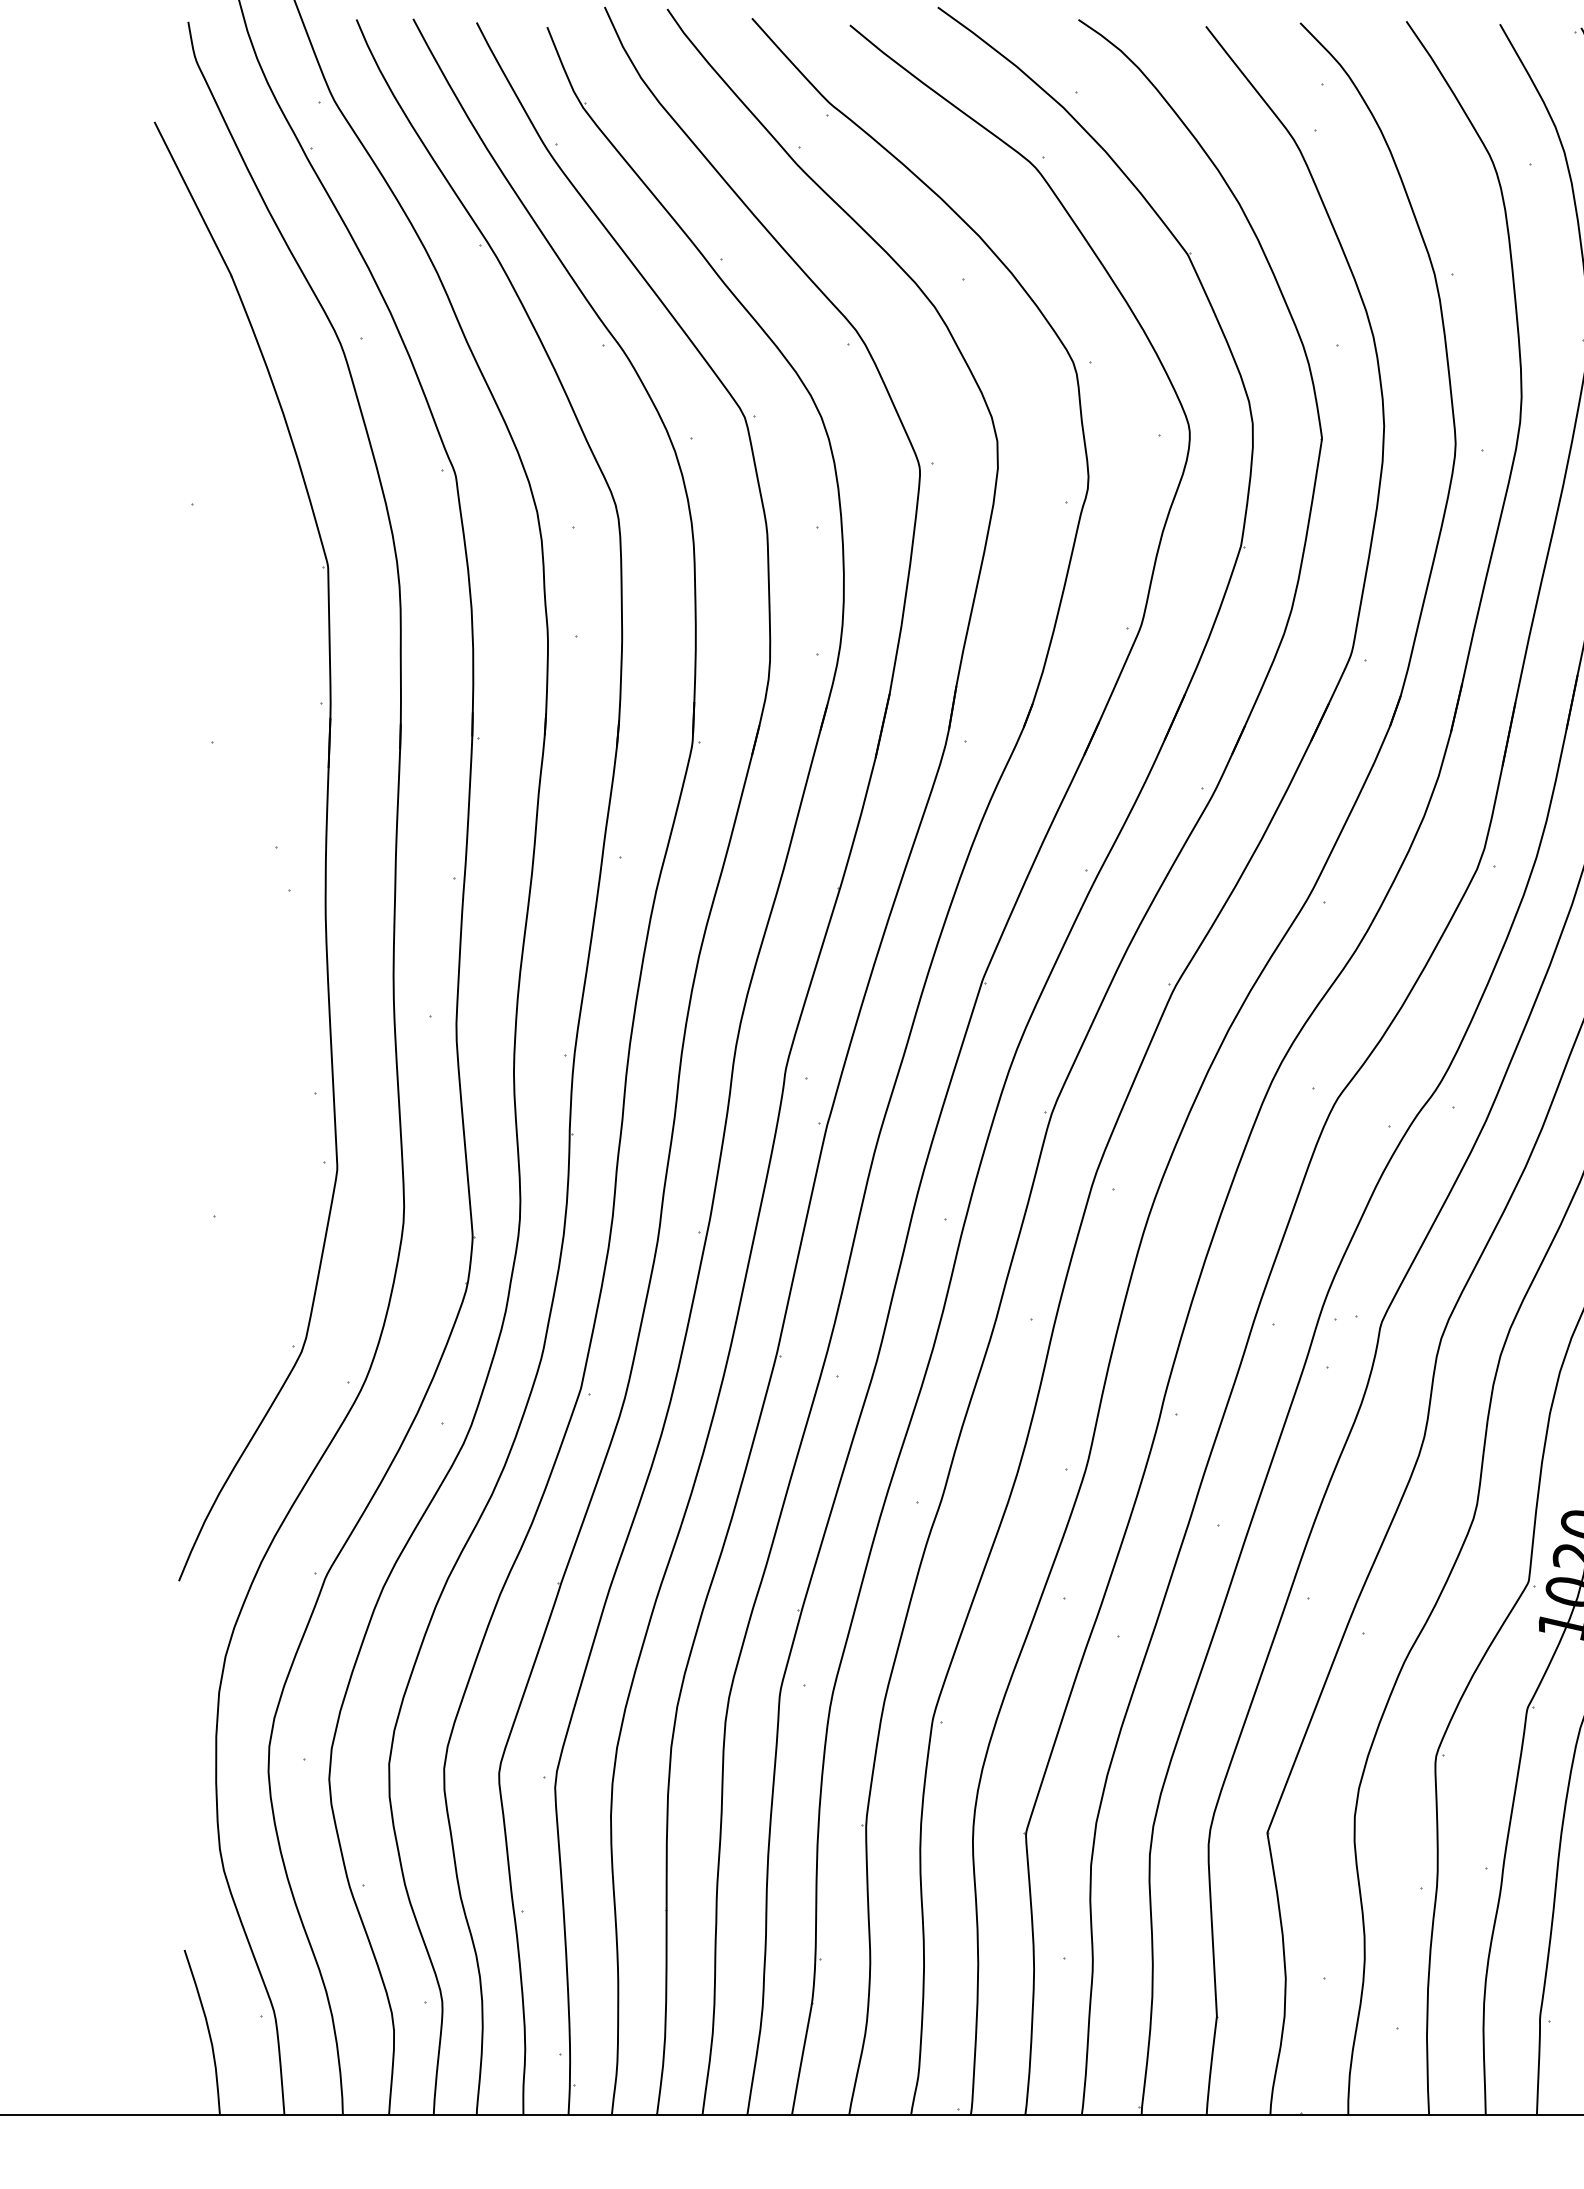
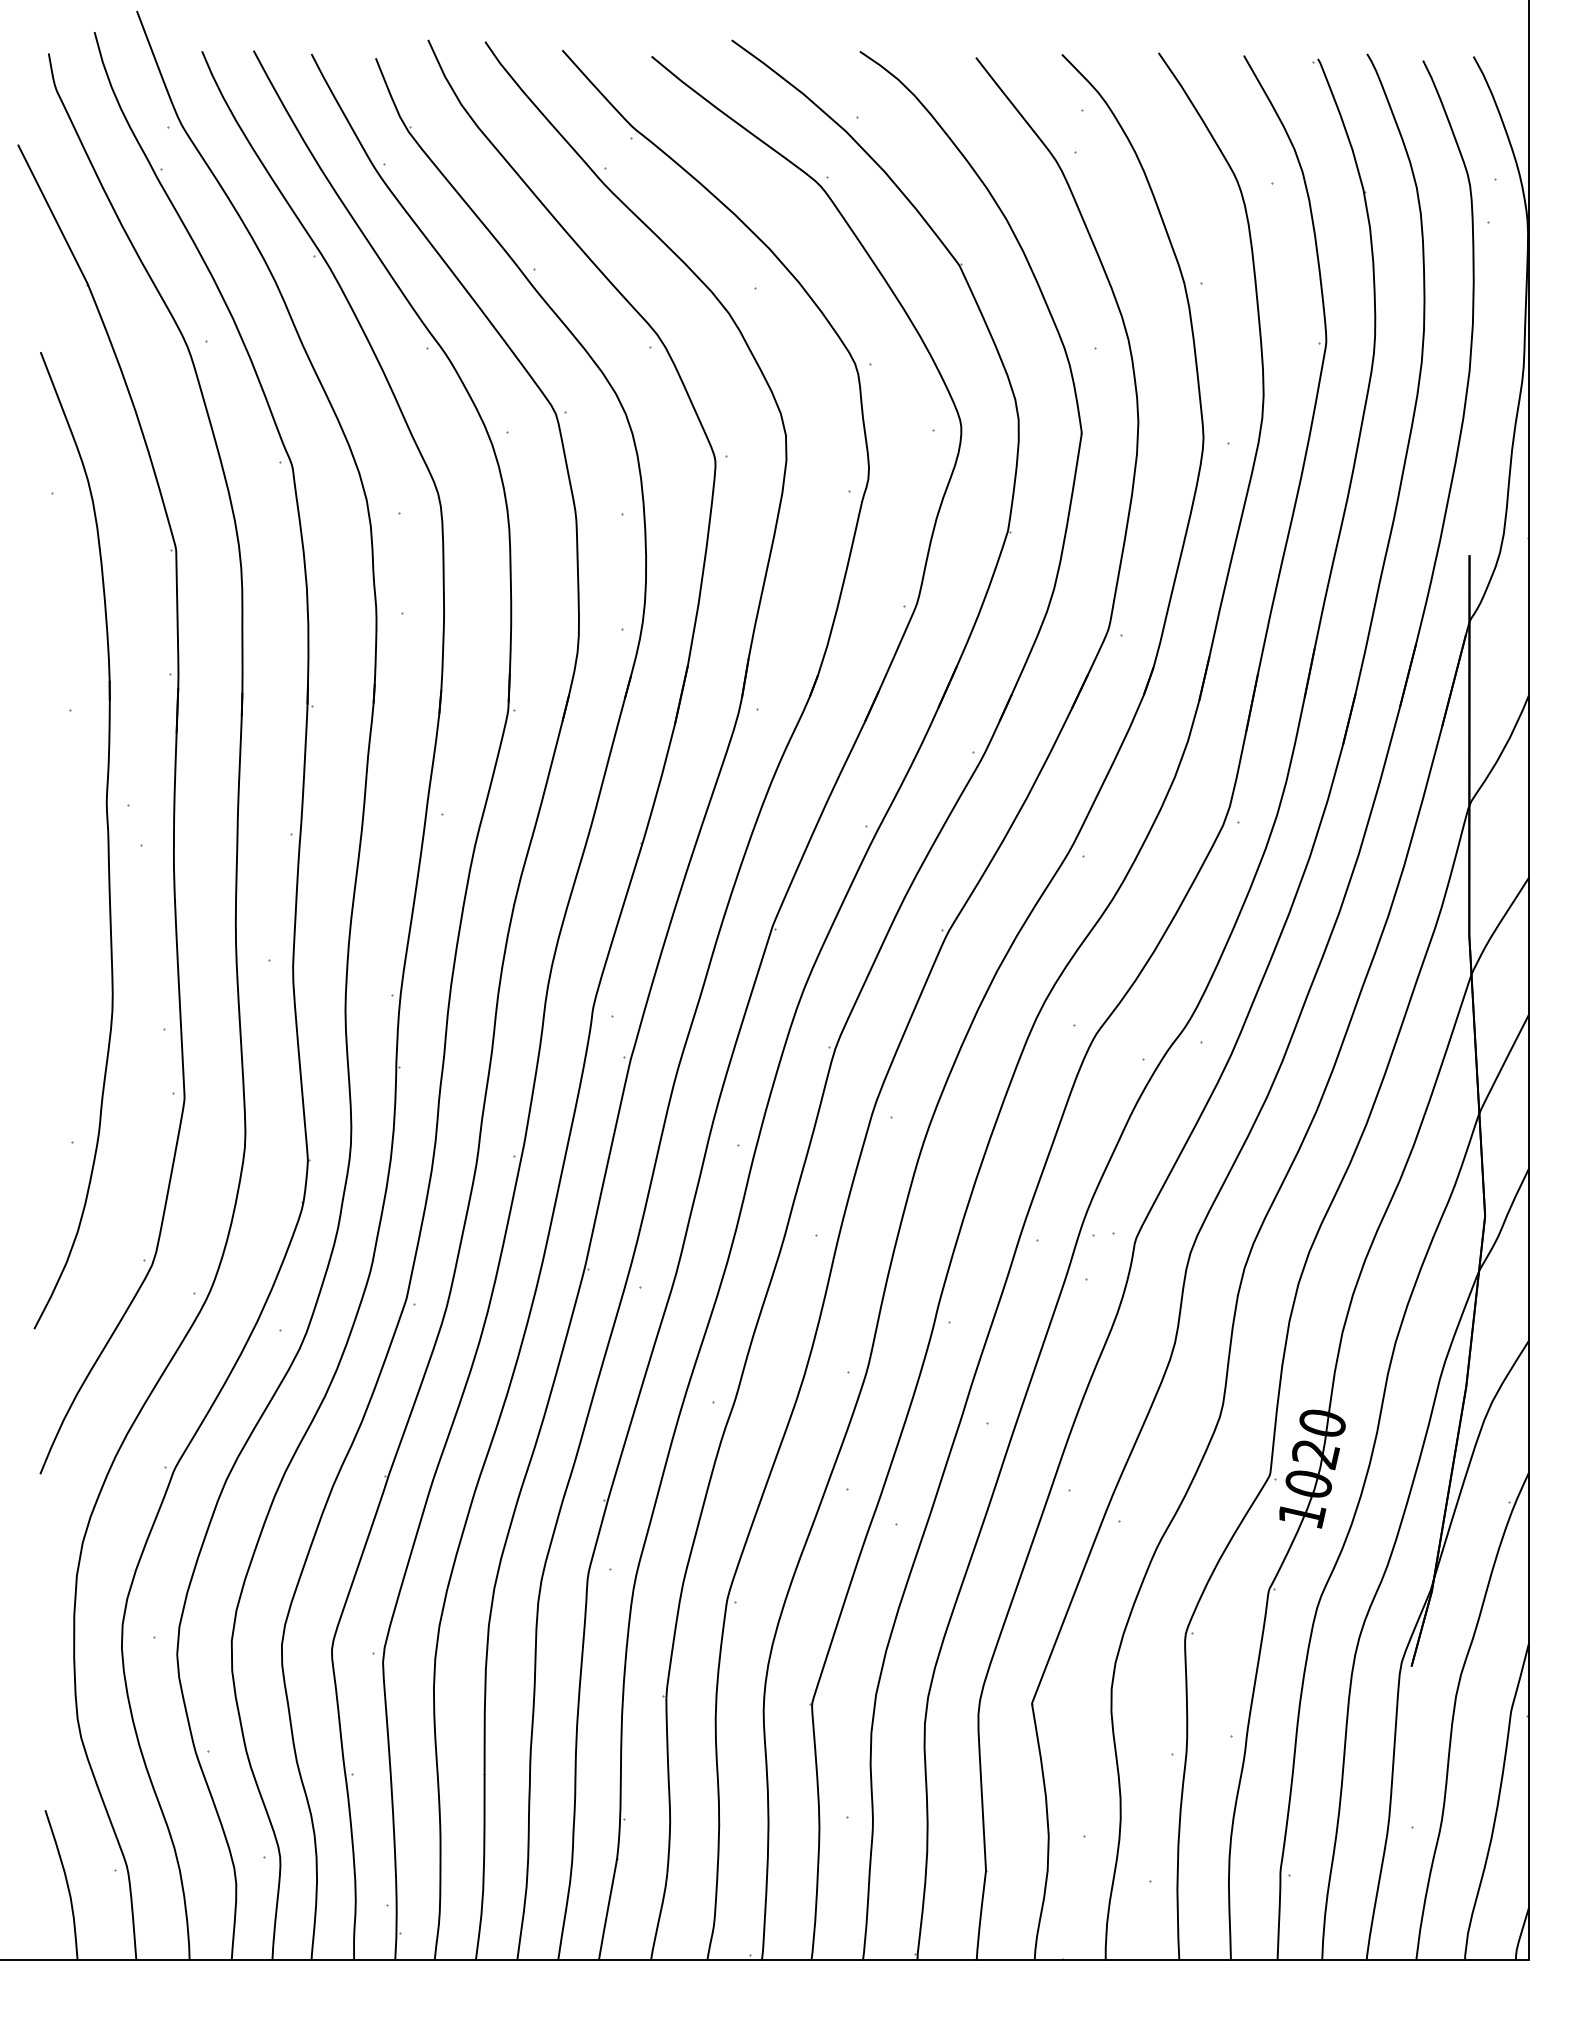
part: (252, 885) -> (107, 840), added

